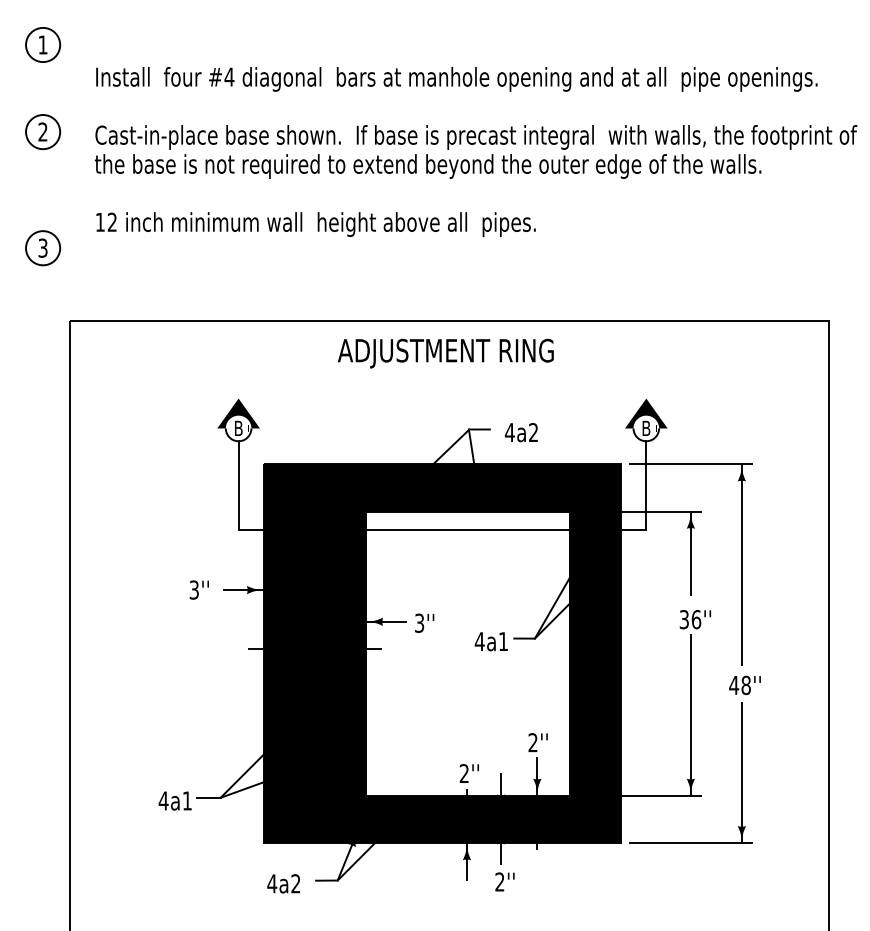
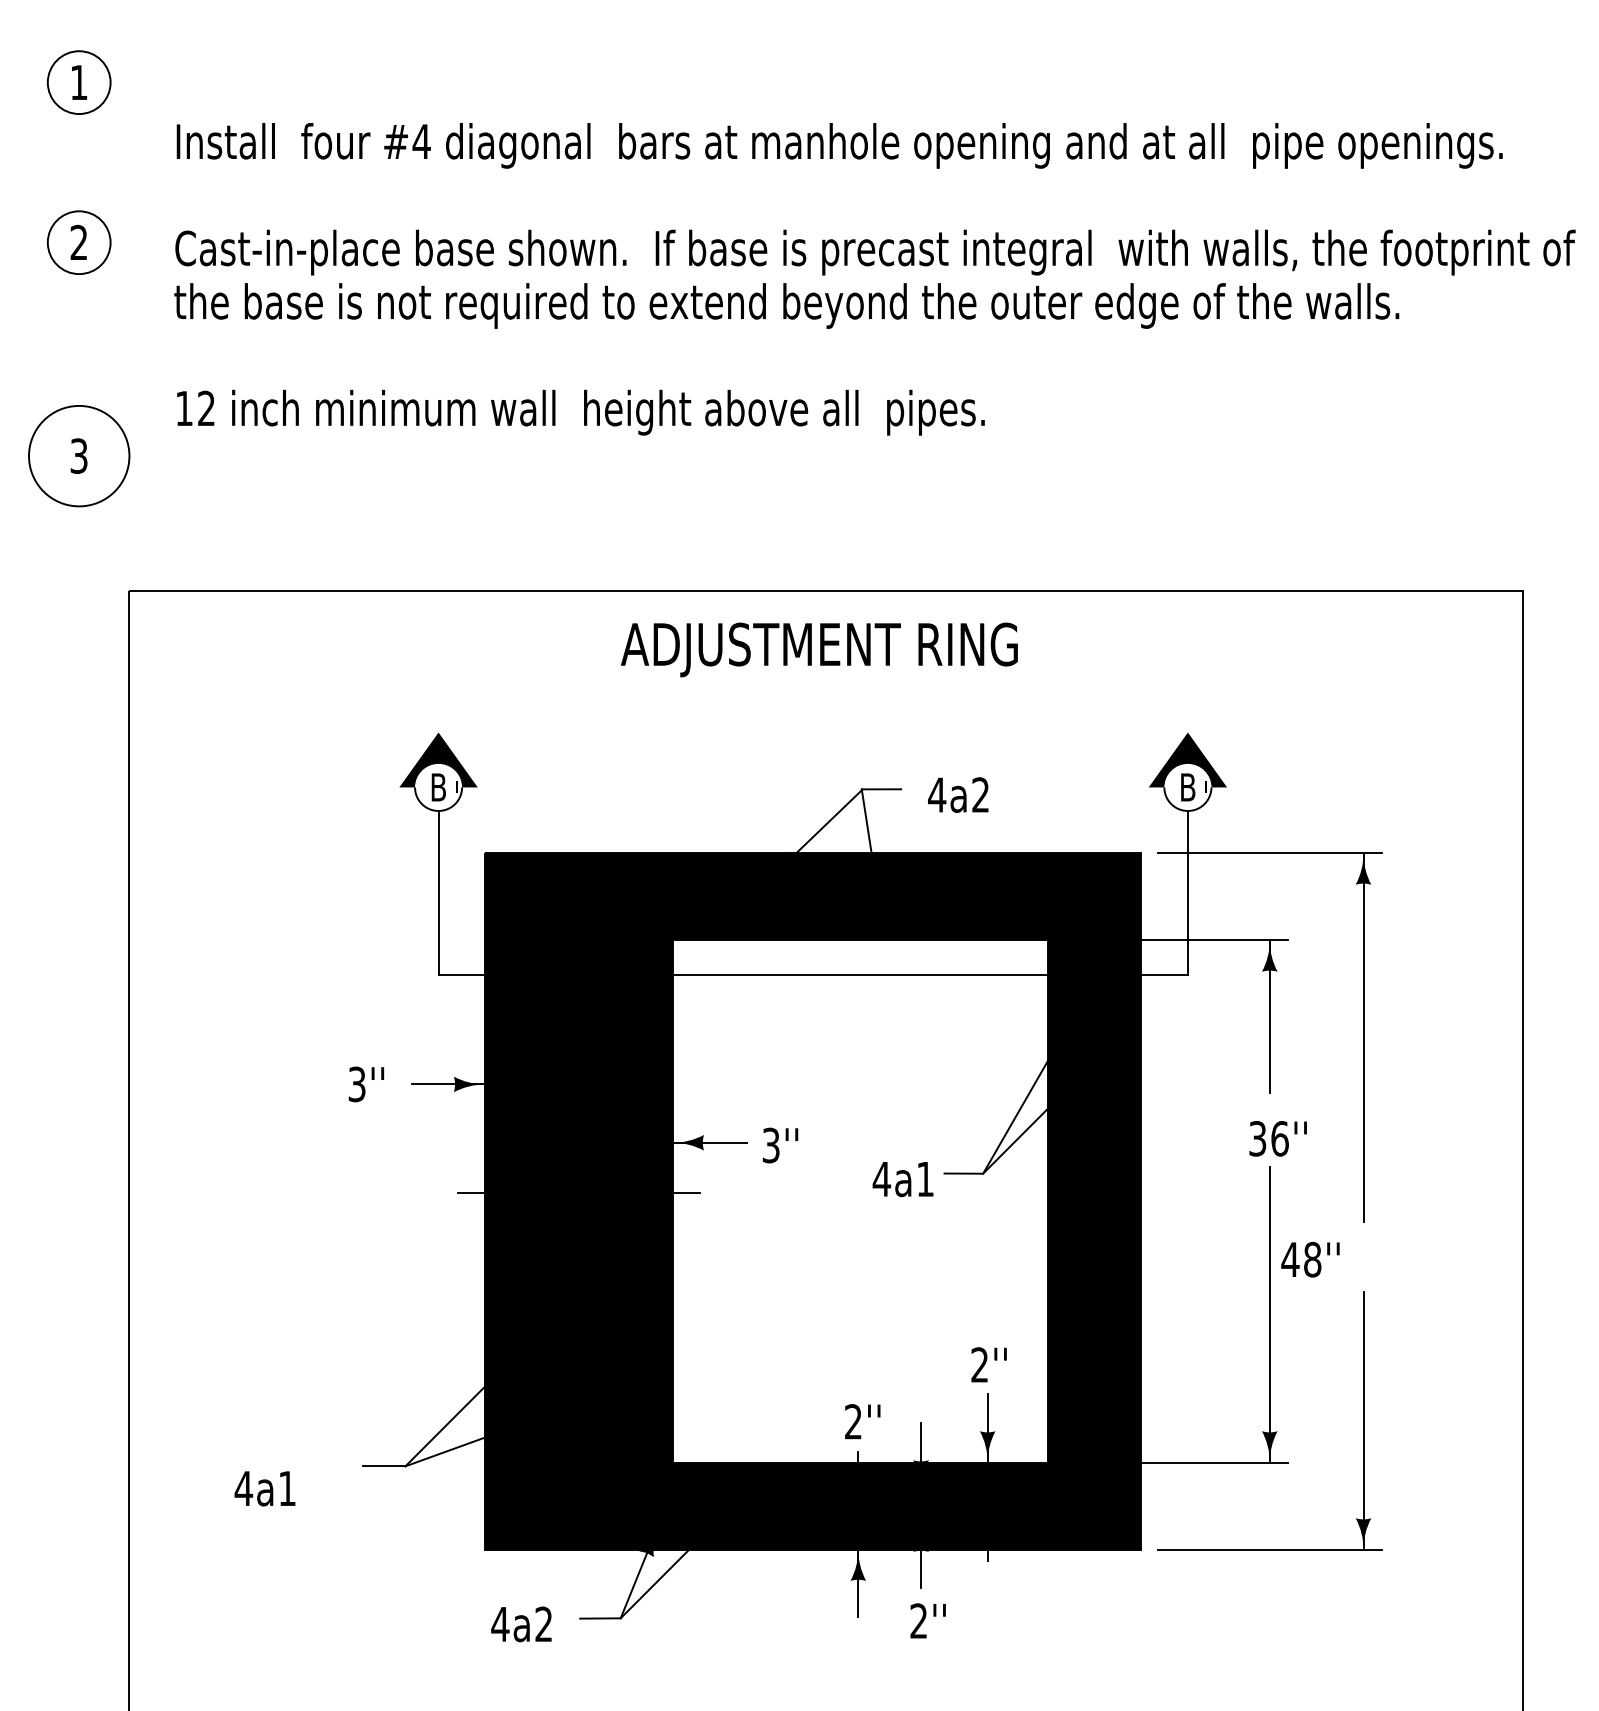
circle: (43, 248) -> (79, 456), size x1.6
text: (744, 685) -> (1309, 1259), moved
text: (174, 800) -> (263, 1487), moved

